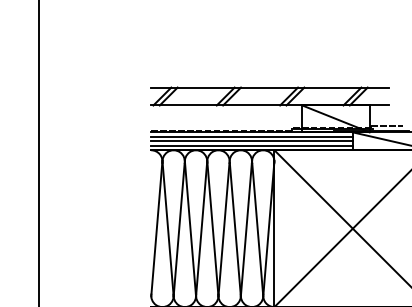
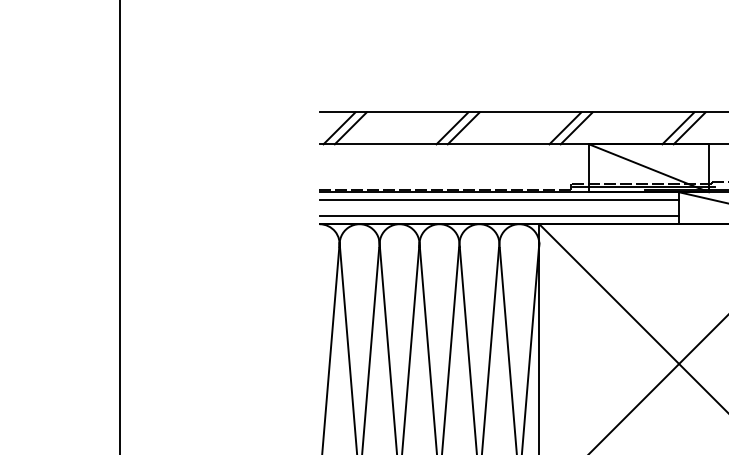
line: (251, 141) -> (498, 208), removed

